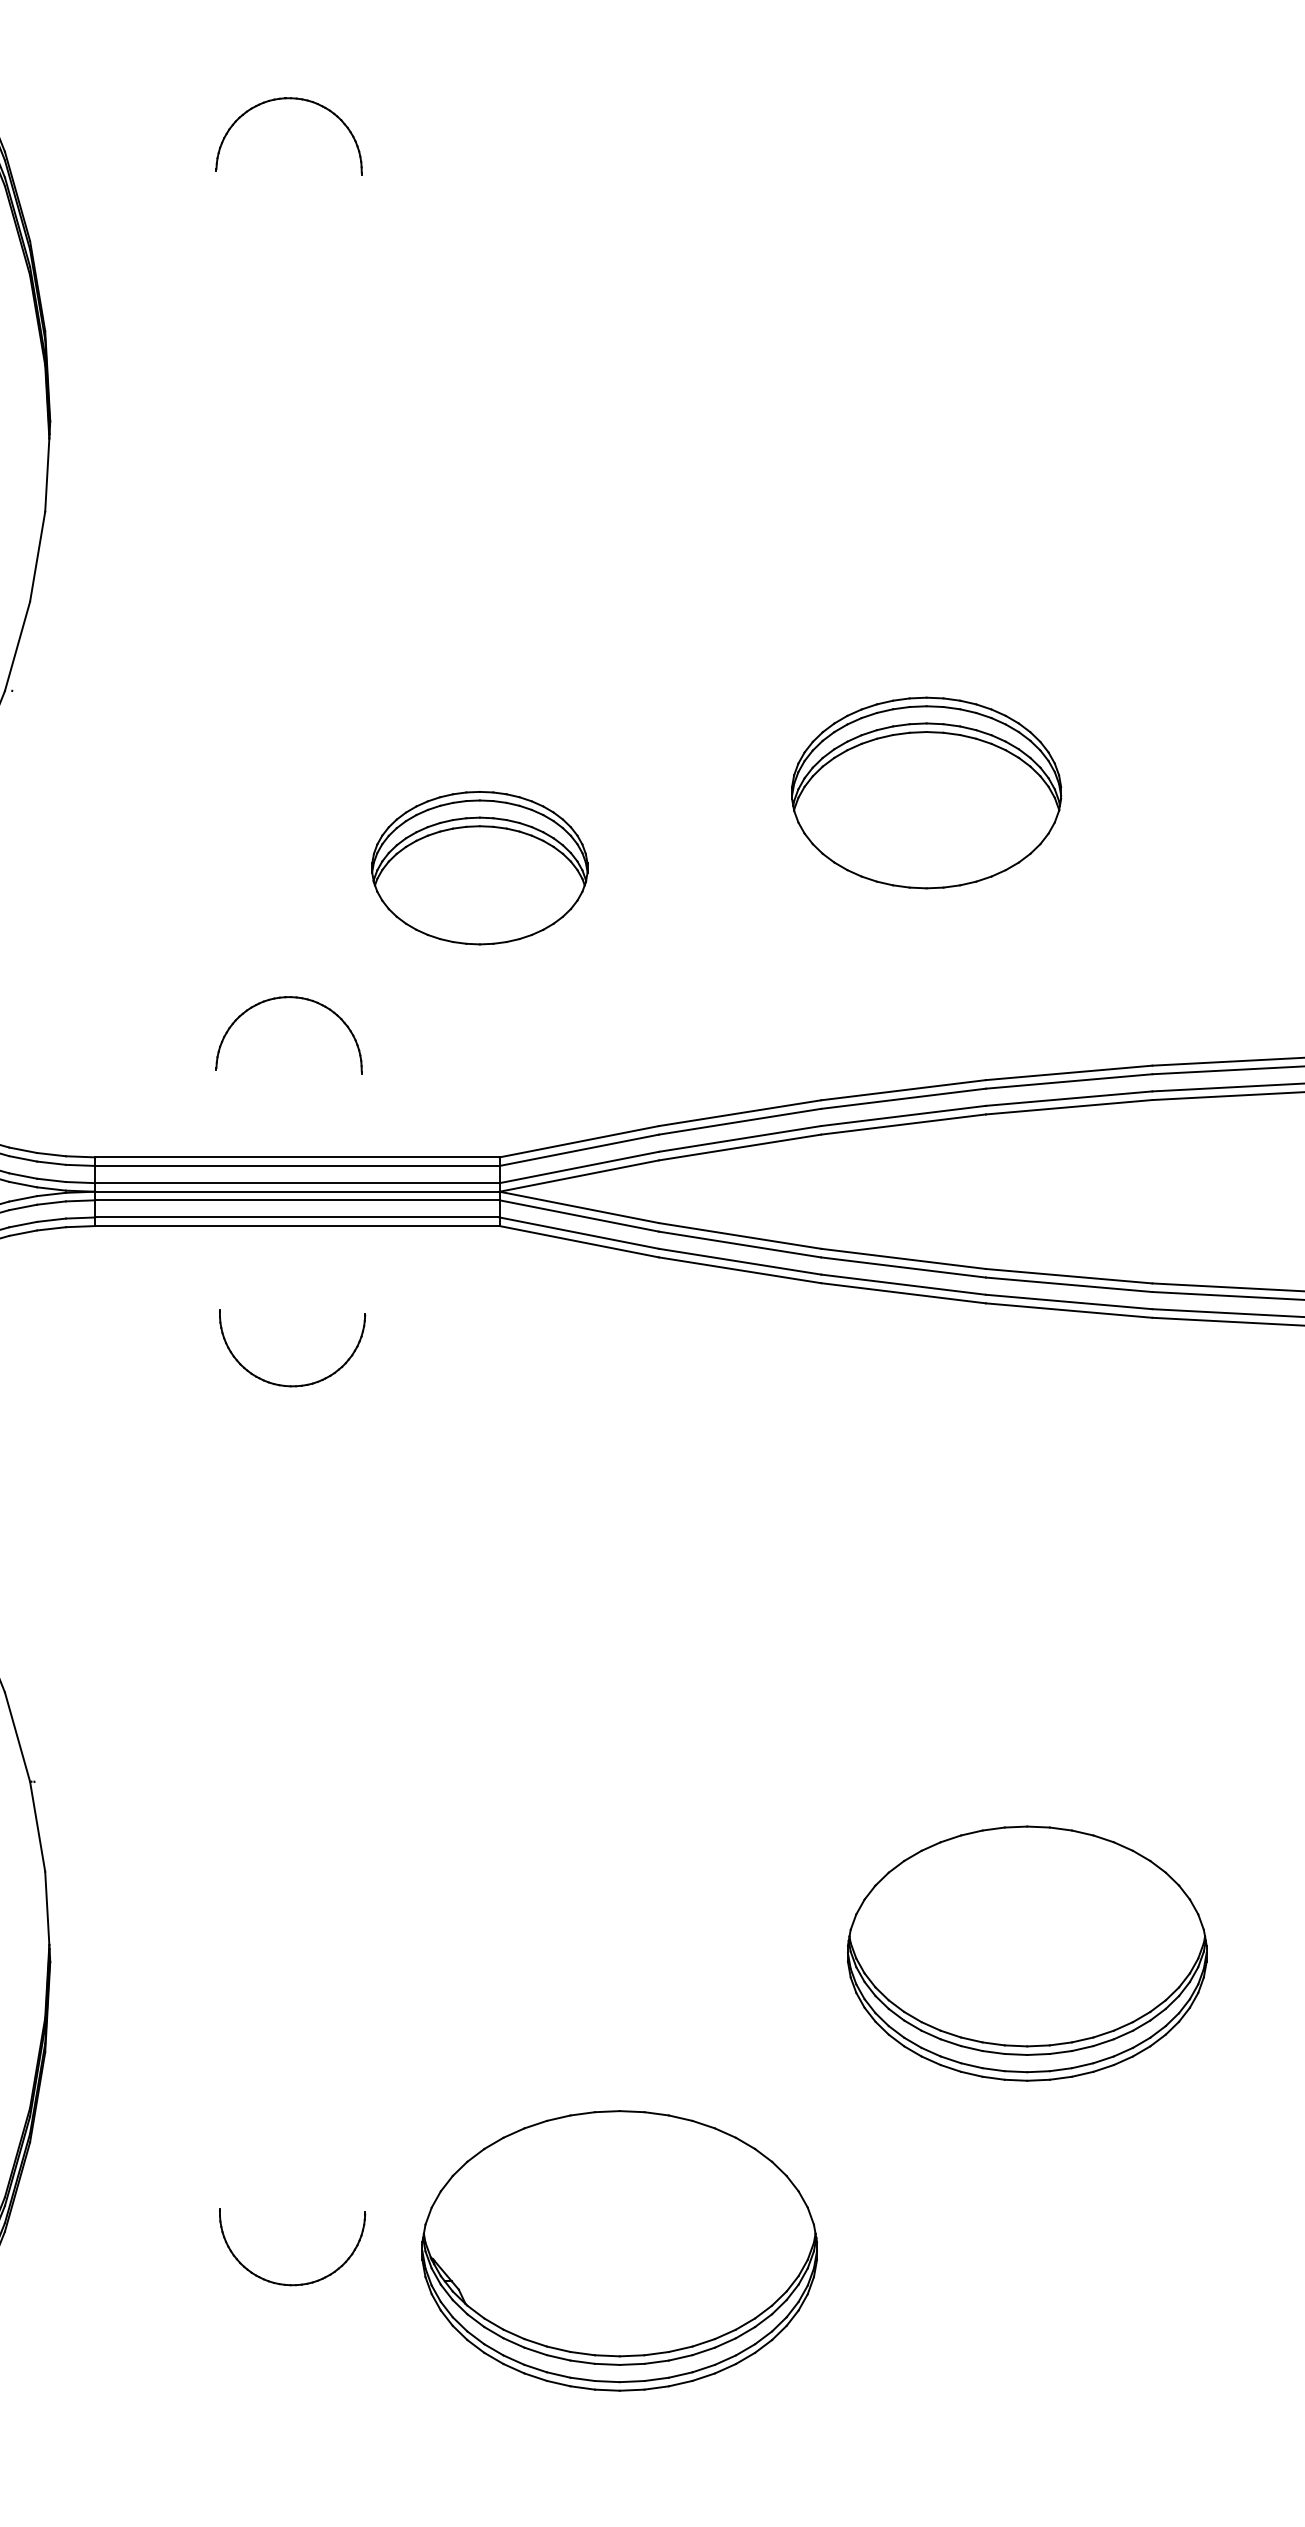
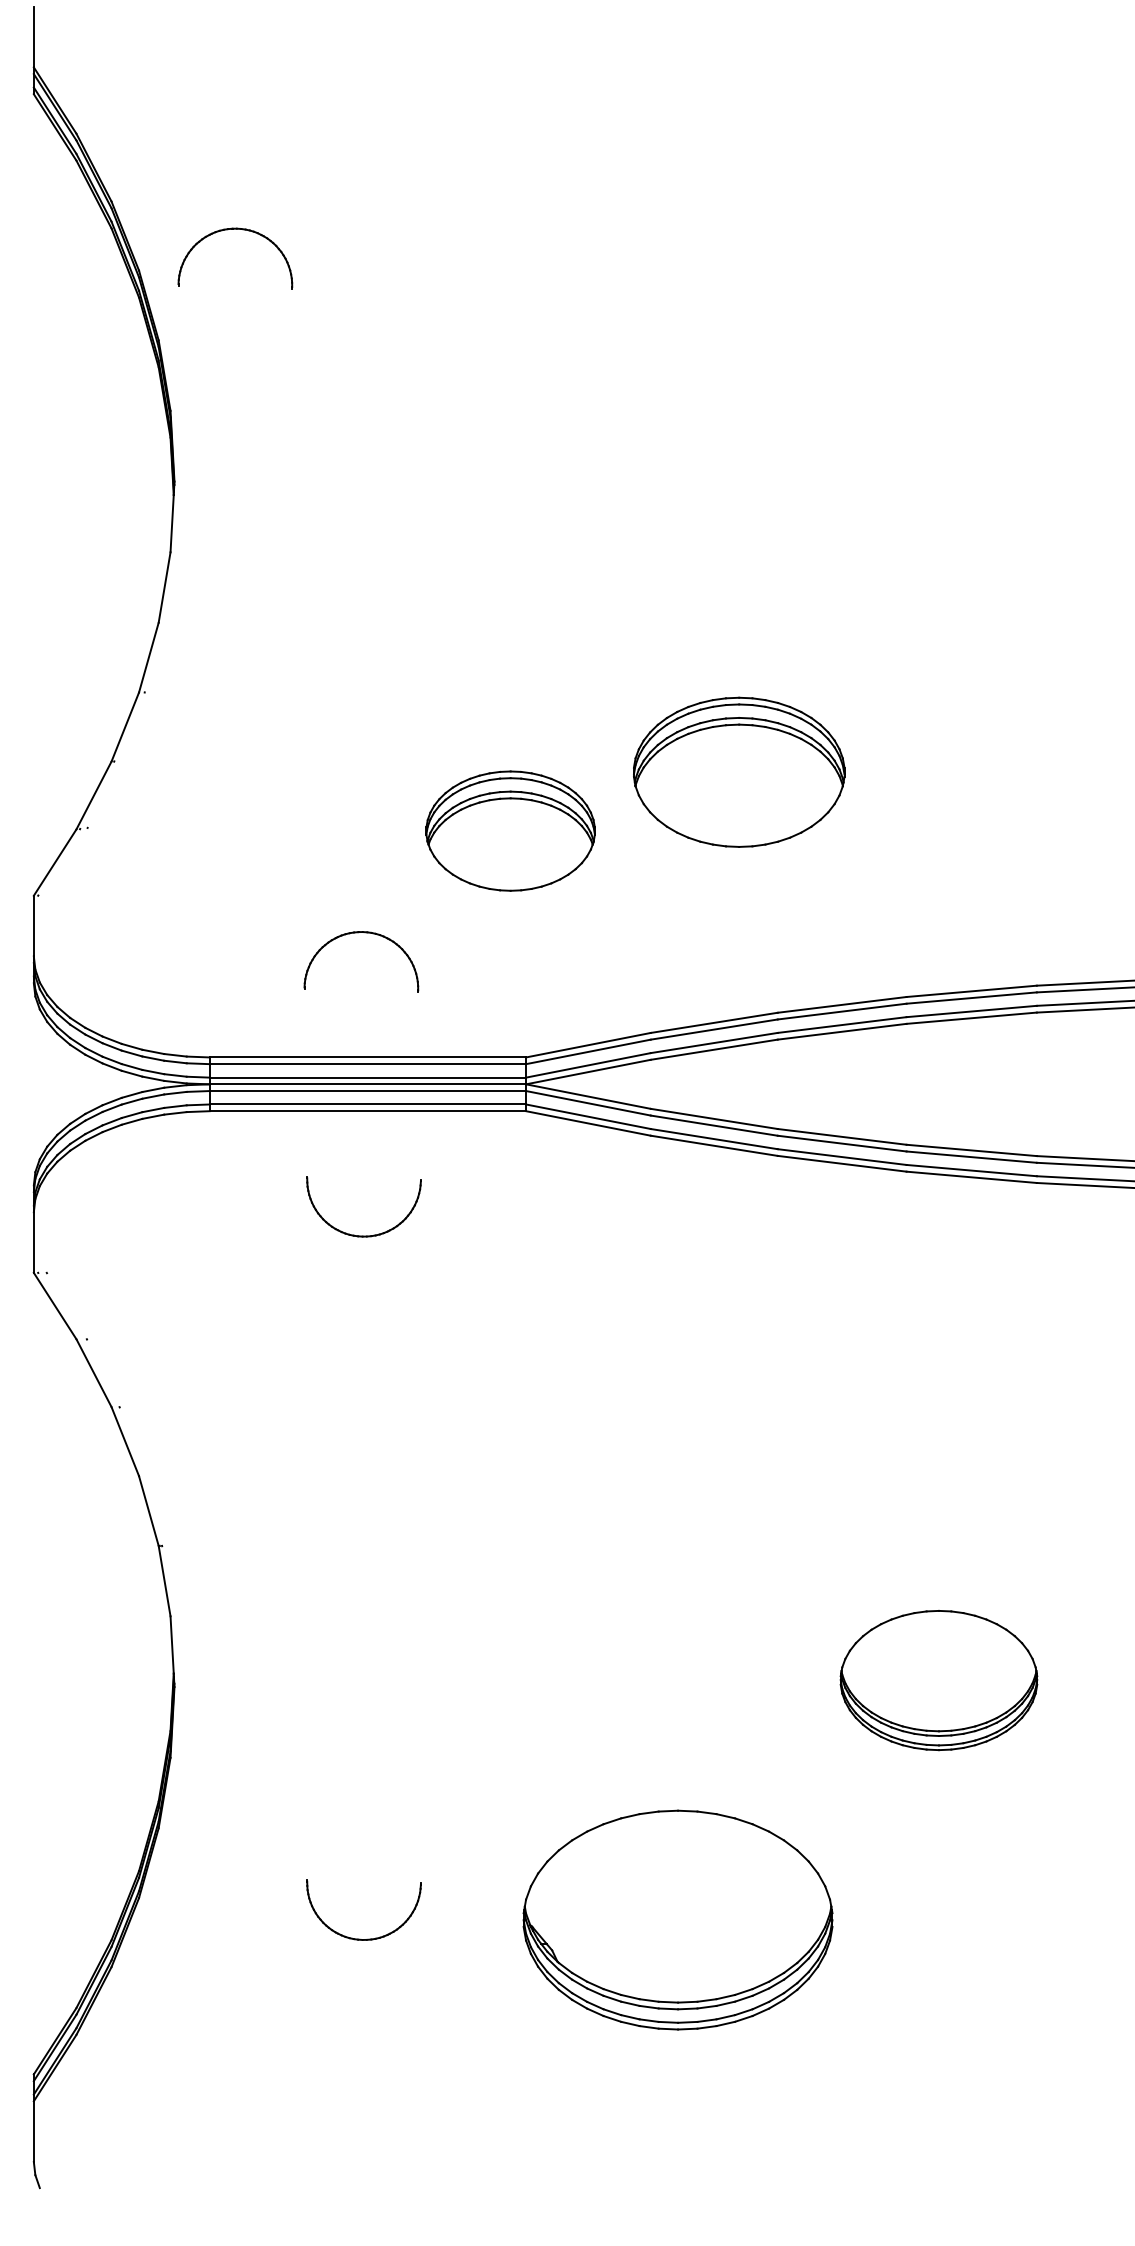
part: (298, 100) -> (242, 230), moved
part: (926, 791) -> (739, 771), moved
part: (1026, 1953) -> (938, 1680), size x0.7
part: (618, 2250) -> (677, 1919), moved

